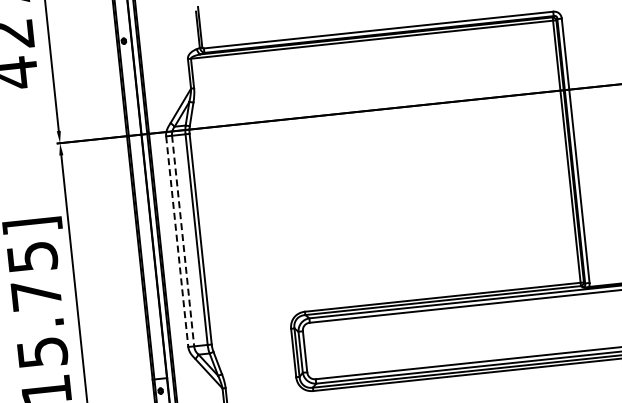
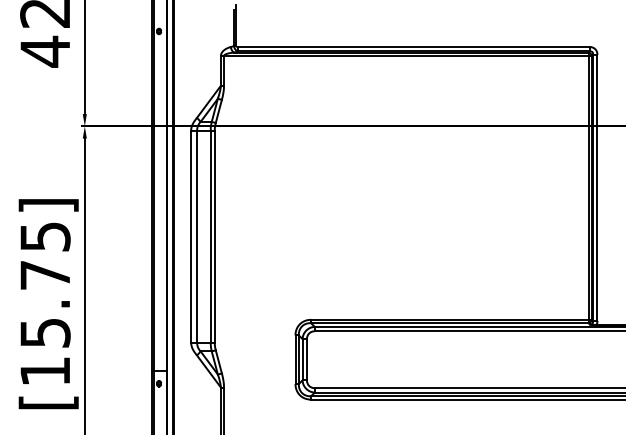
line: (183, 241) -> (197, 237), dashed -> solid
line: (177, 242) -> (191, 237), dashed -> solid

